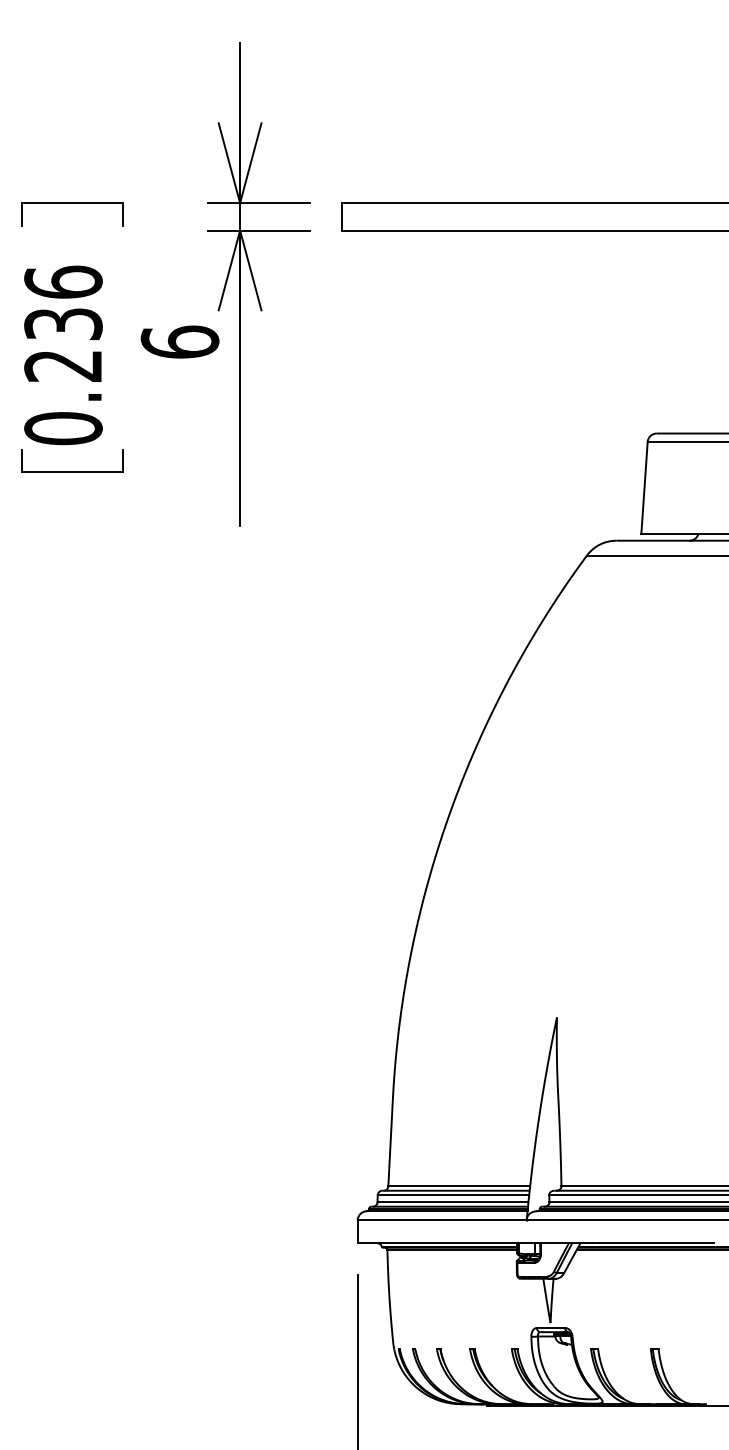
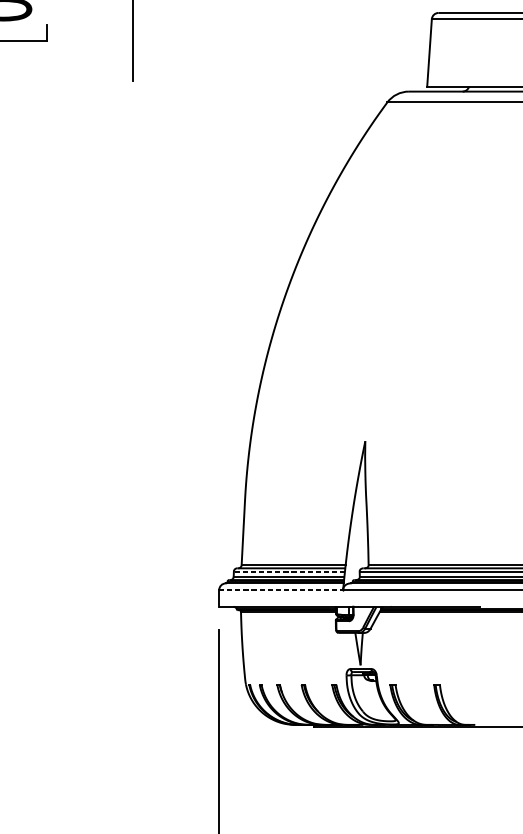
line: (453, 1195) -> (289, 571), solid -> dashed
line: (442, 1220) -> (281, 590), solid -> dashed

